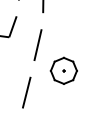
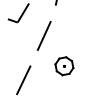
part: (63, 70) -> (64, 65), size x0.7

